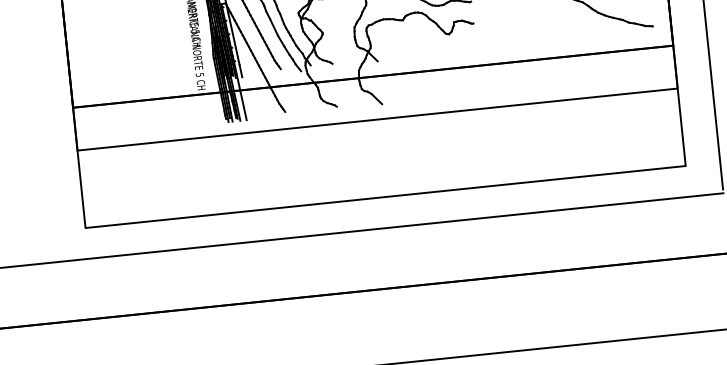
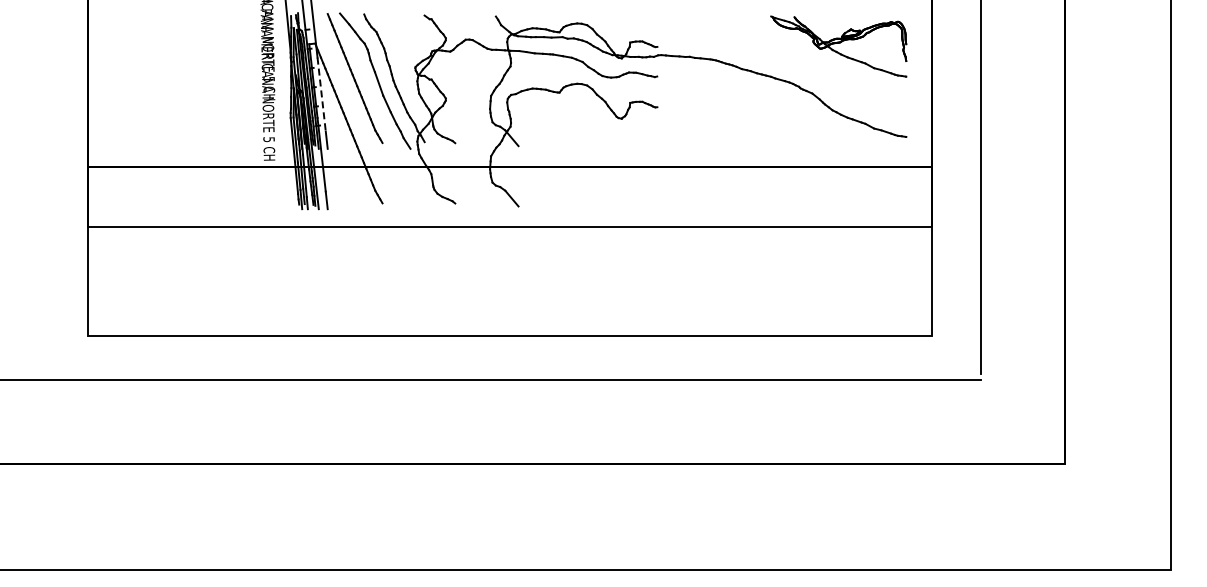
line: (233, 39) -> (321, 95), solid -> dashed

